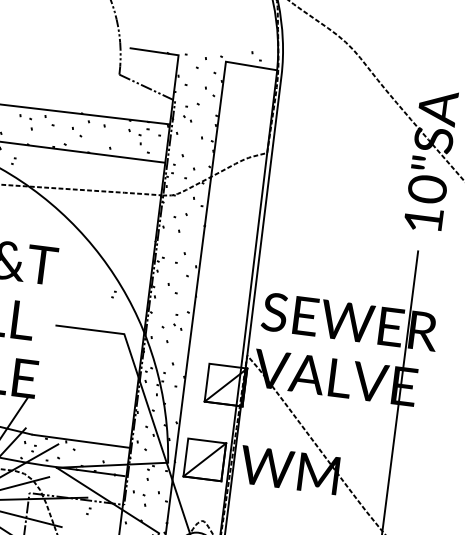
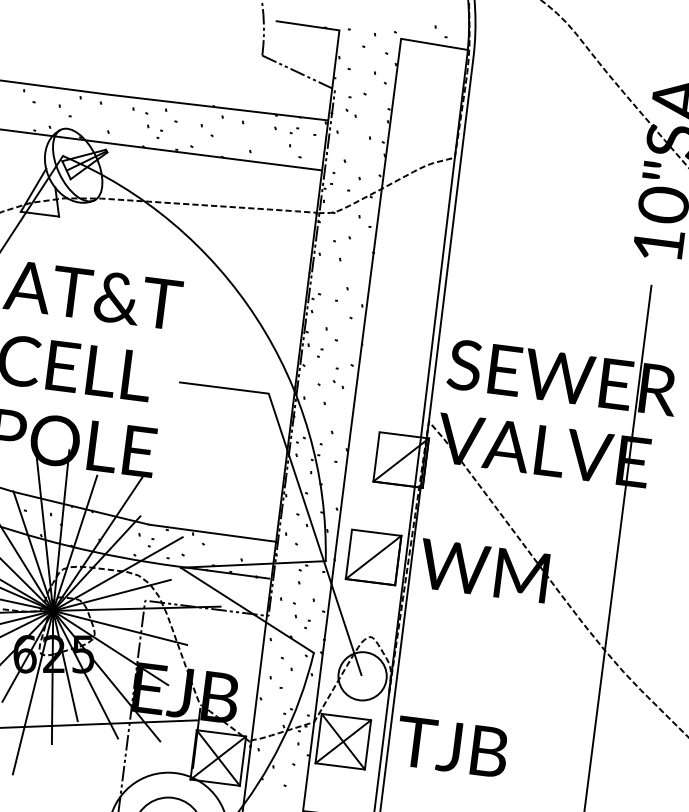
part: (144, 132) -> (294, 130), size x0.62
part: (13, 161) -> (159, 134), moved
part: (114, 294) -> (320, 352), moved
part: (88, 511) -> (307, 624), moved

